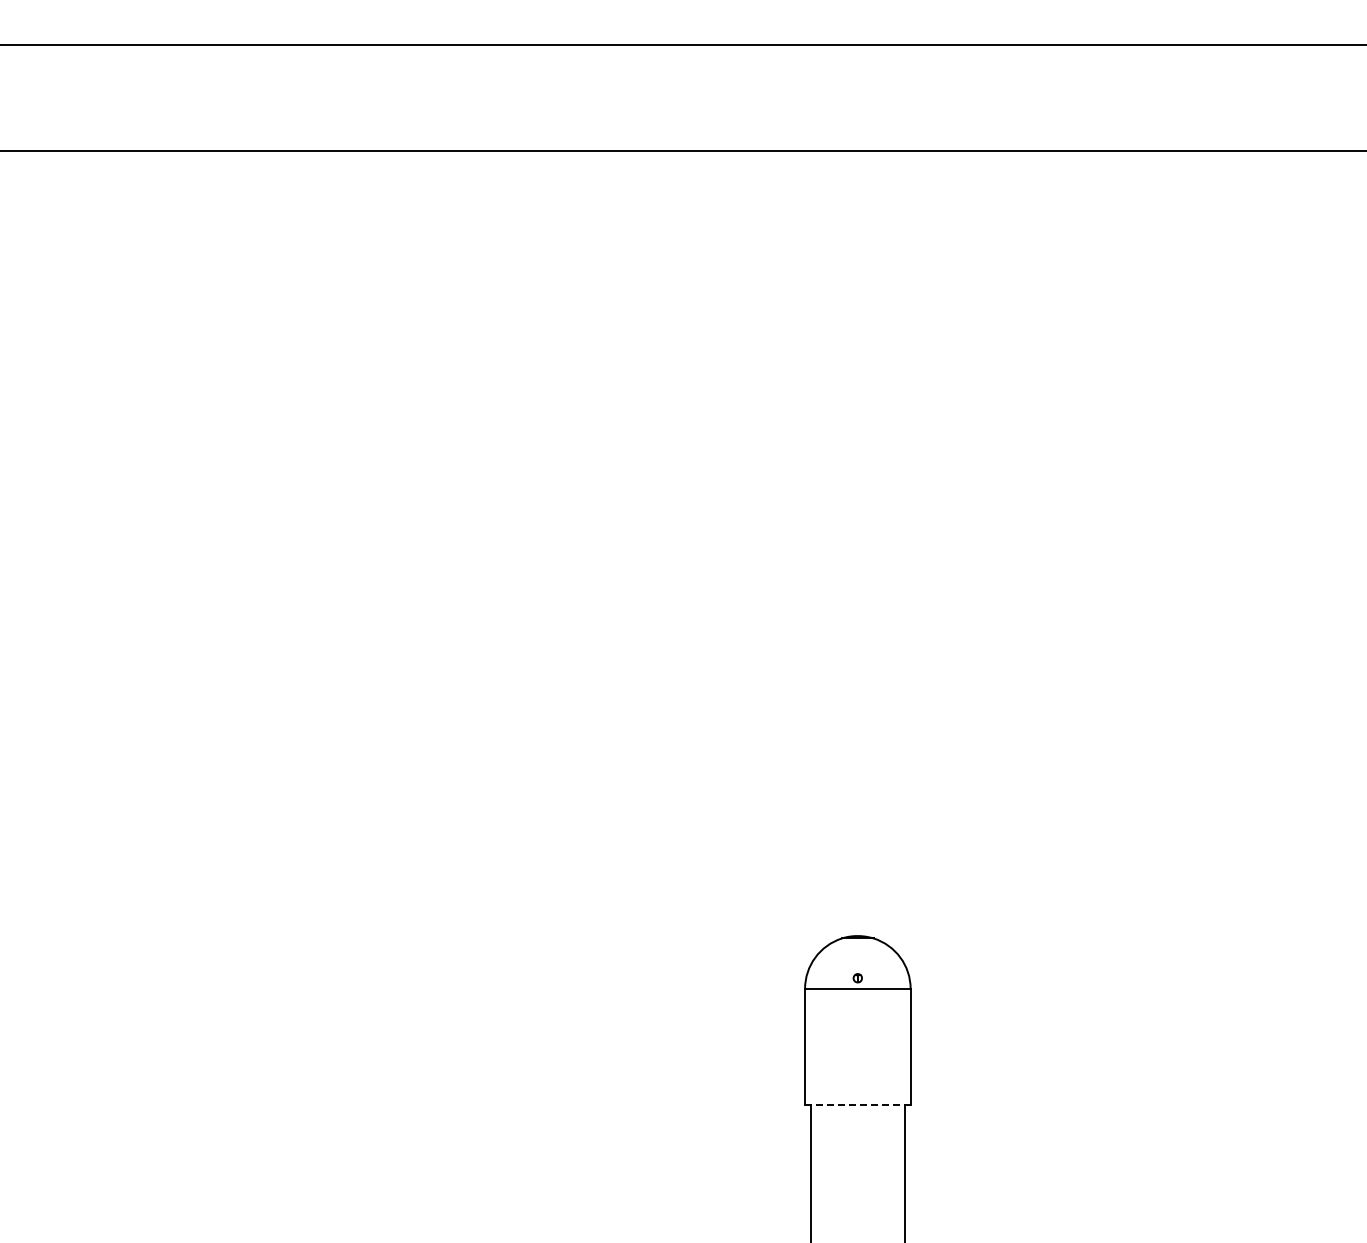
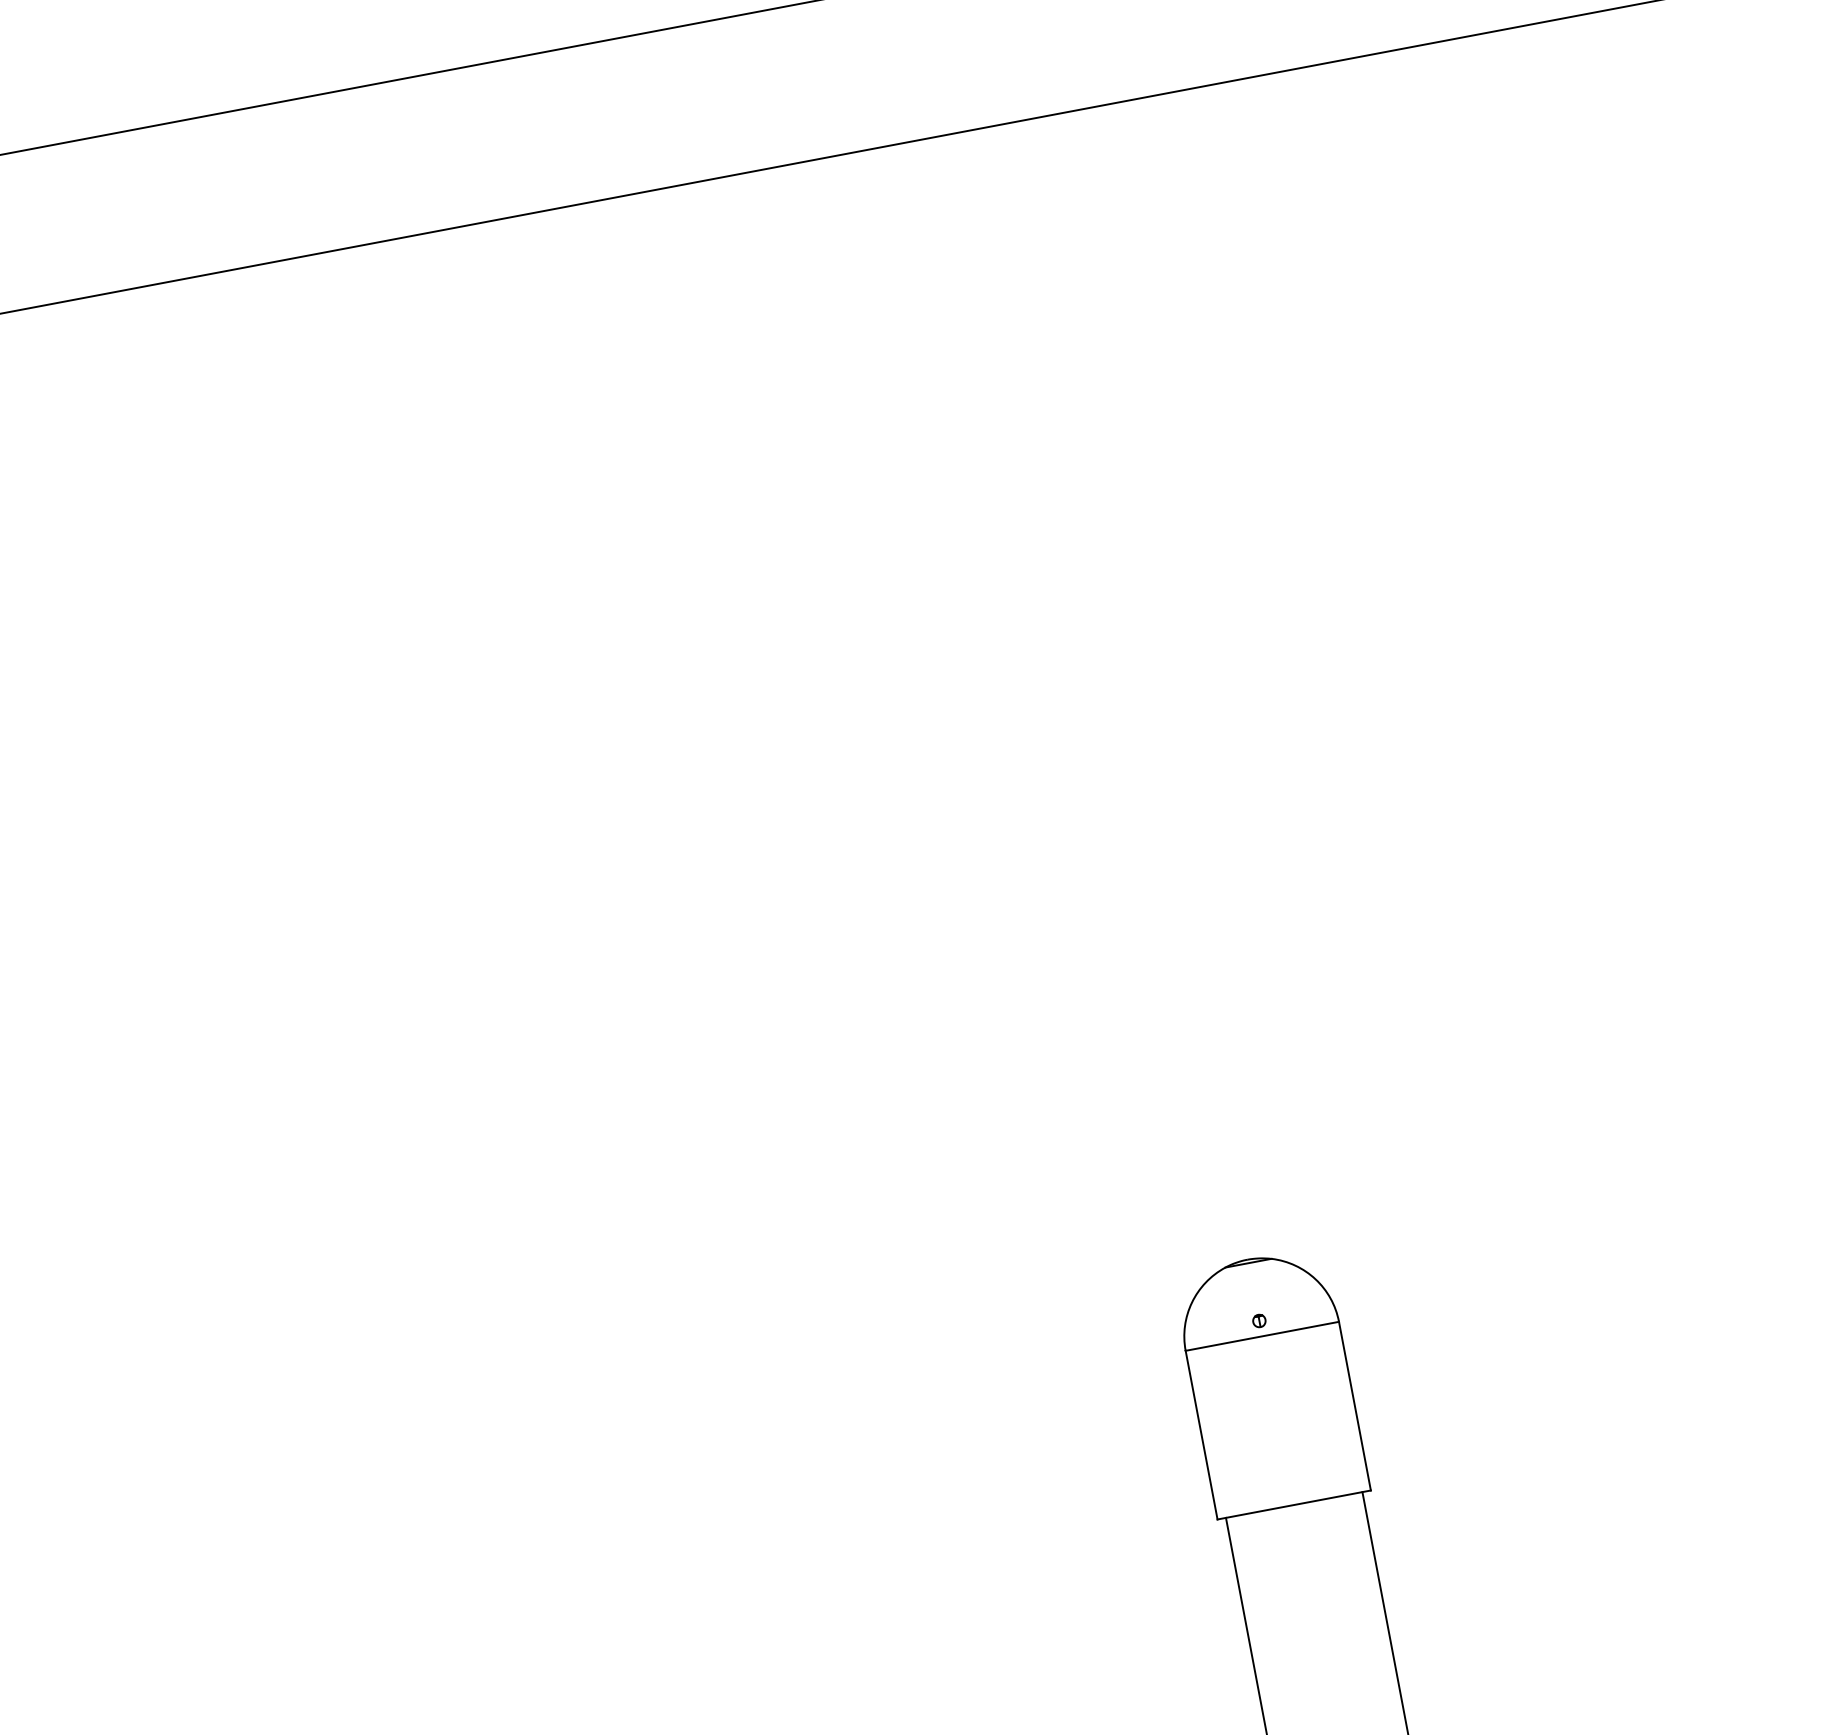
line: (857, 1104) -> (1293, 1504), dashed -> solid

